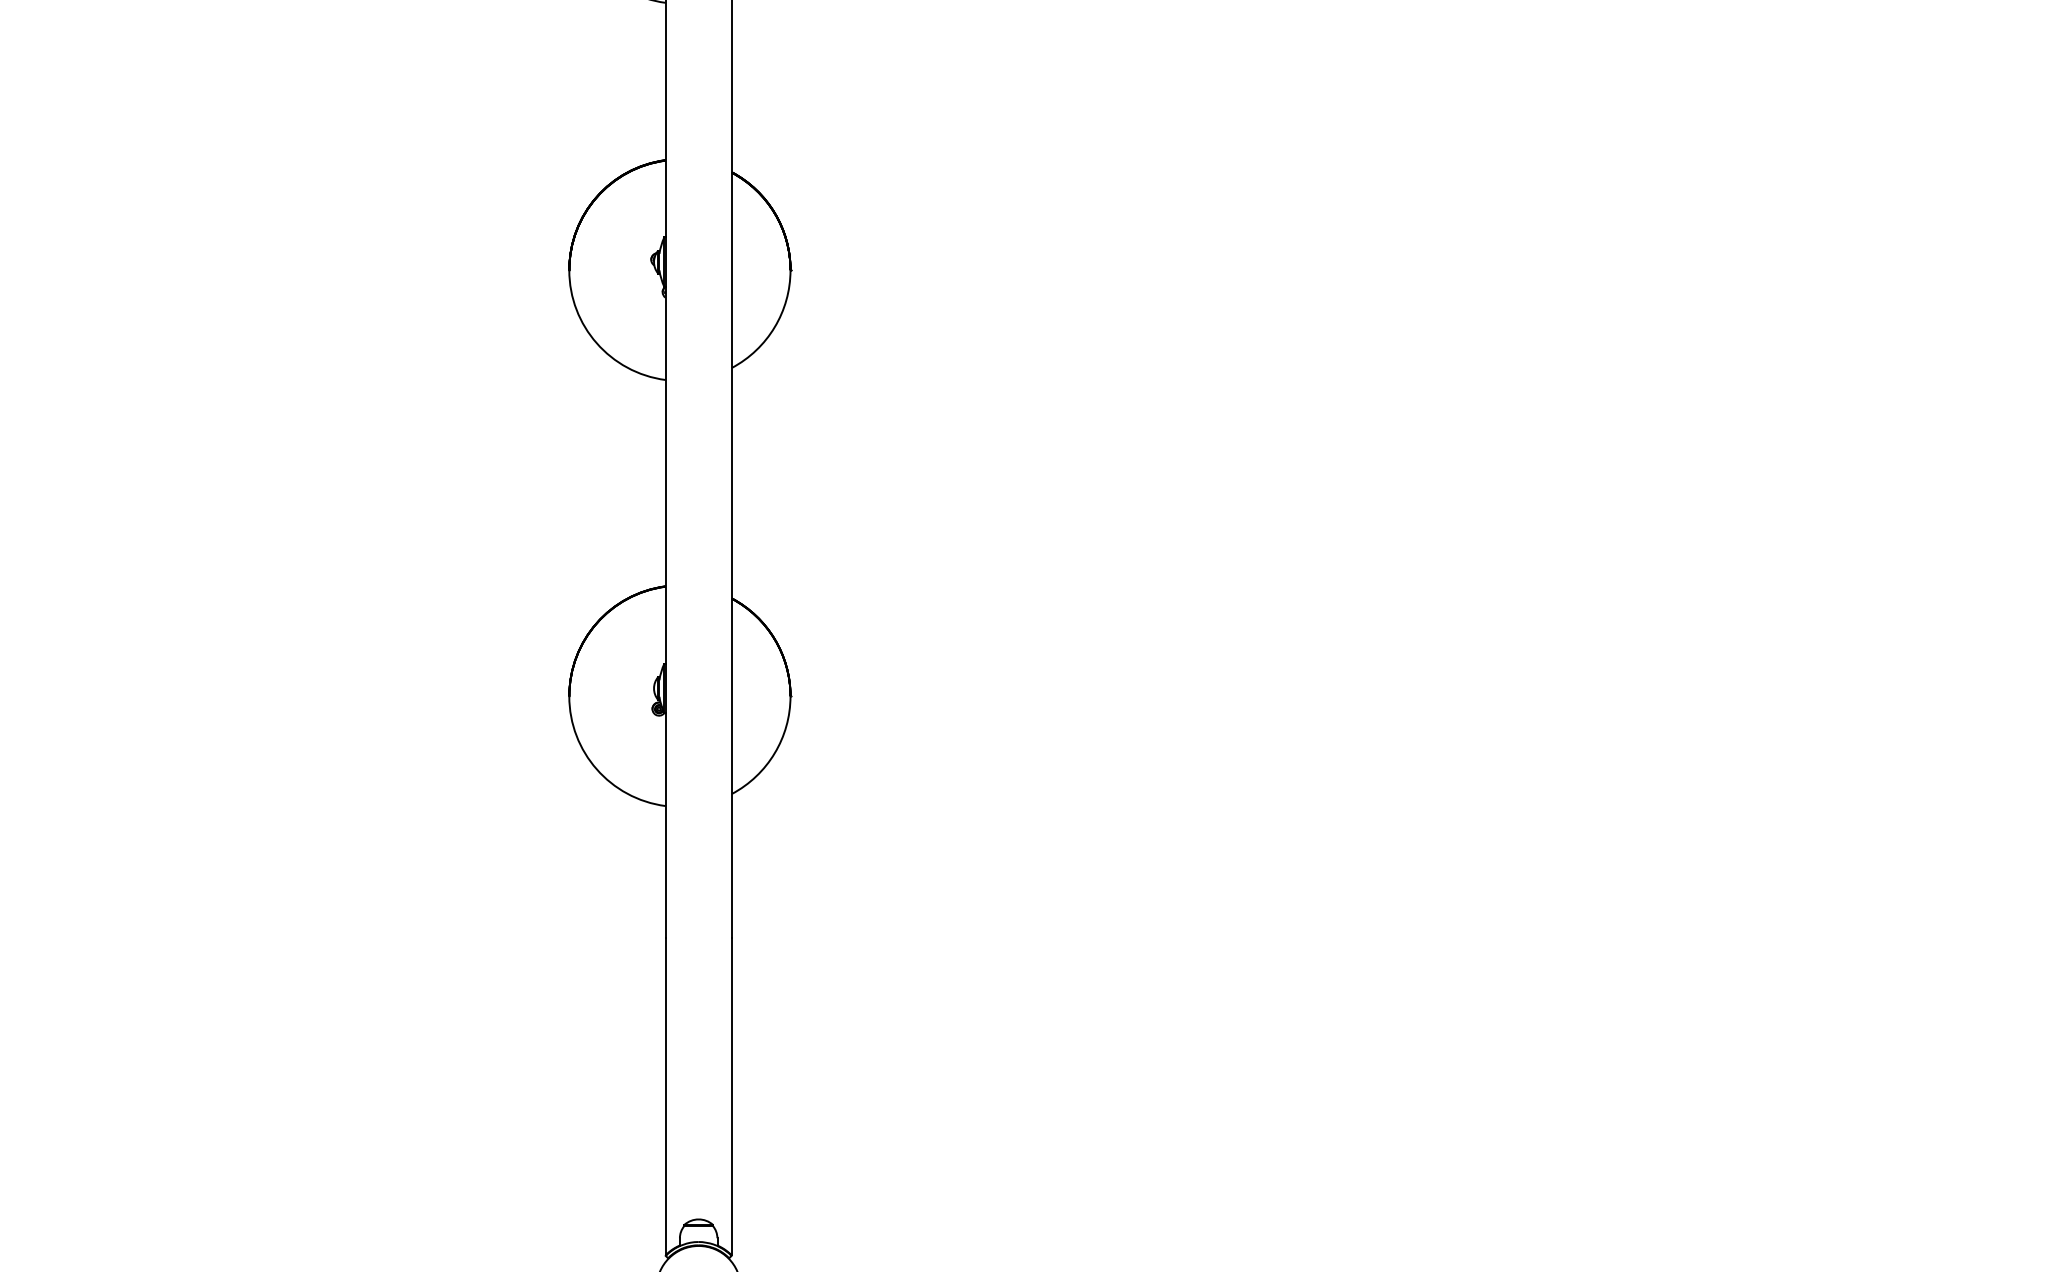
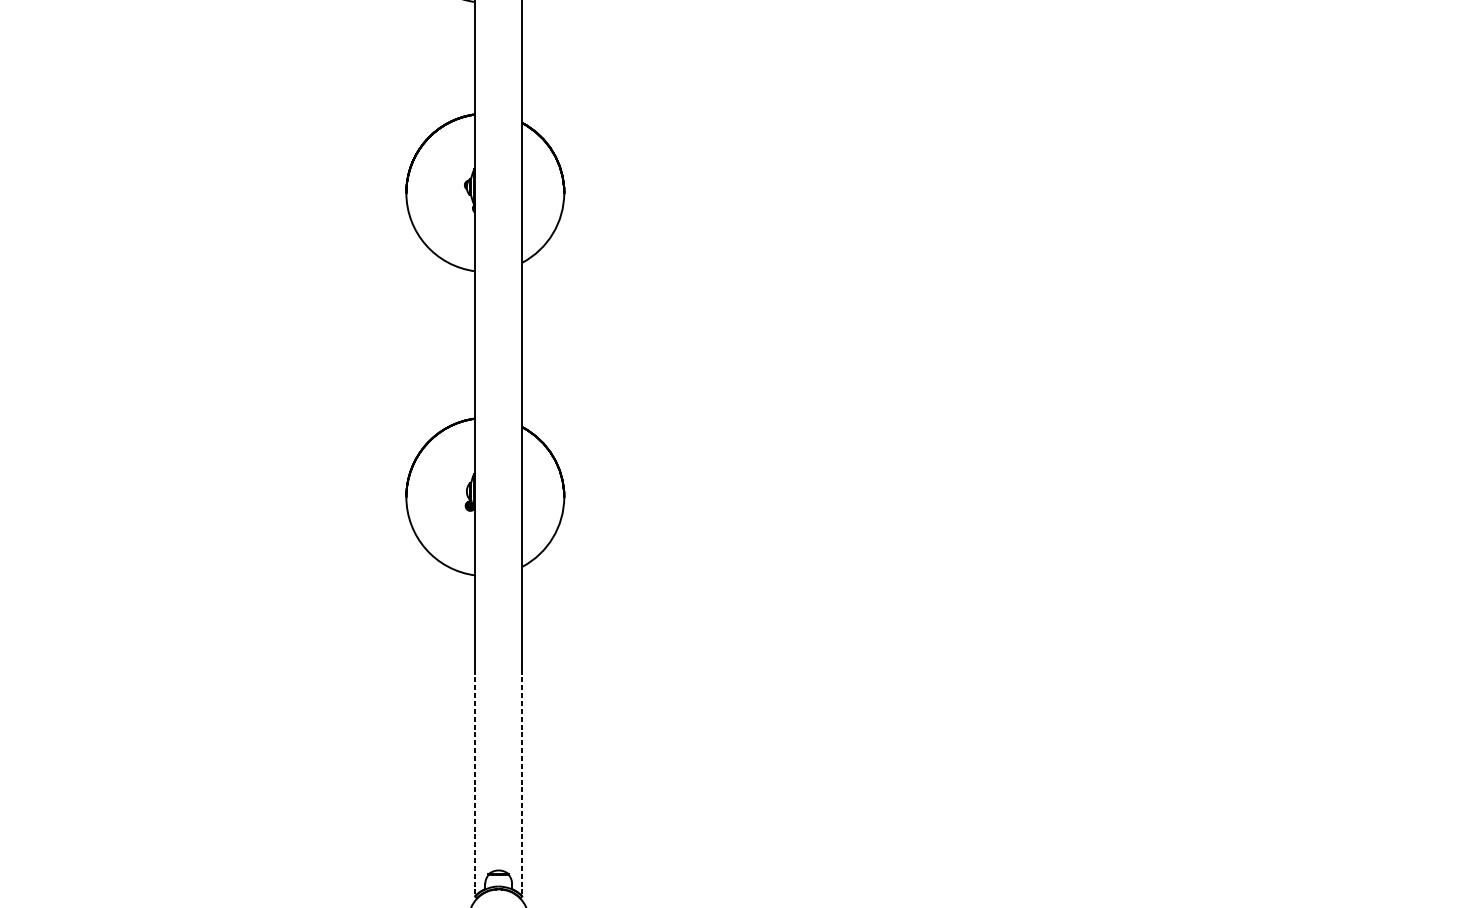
line: (665, 1096) -> (475, 782), solid -> dashed
line: (731, 1096) -> (522, 782), solid -> dashed

